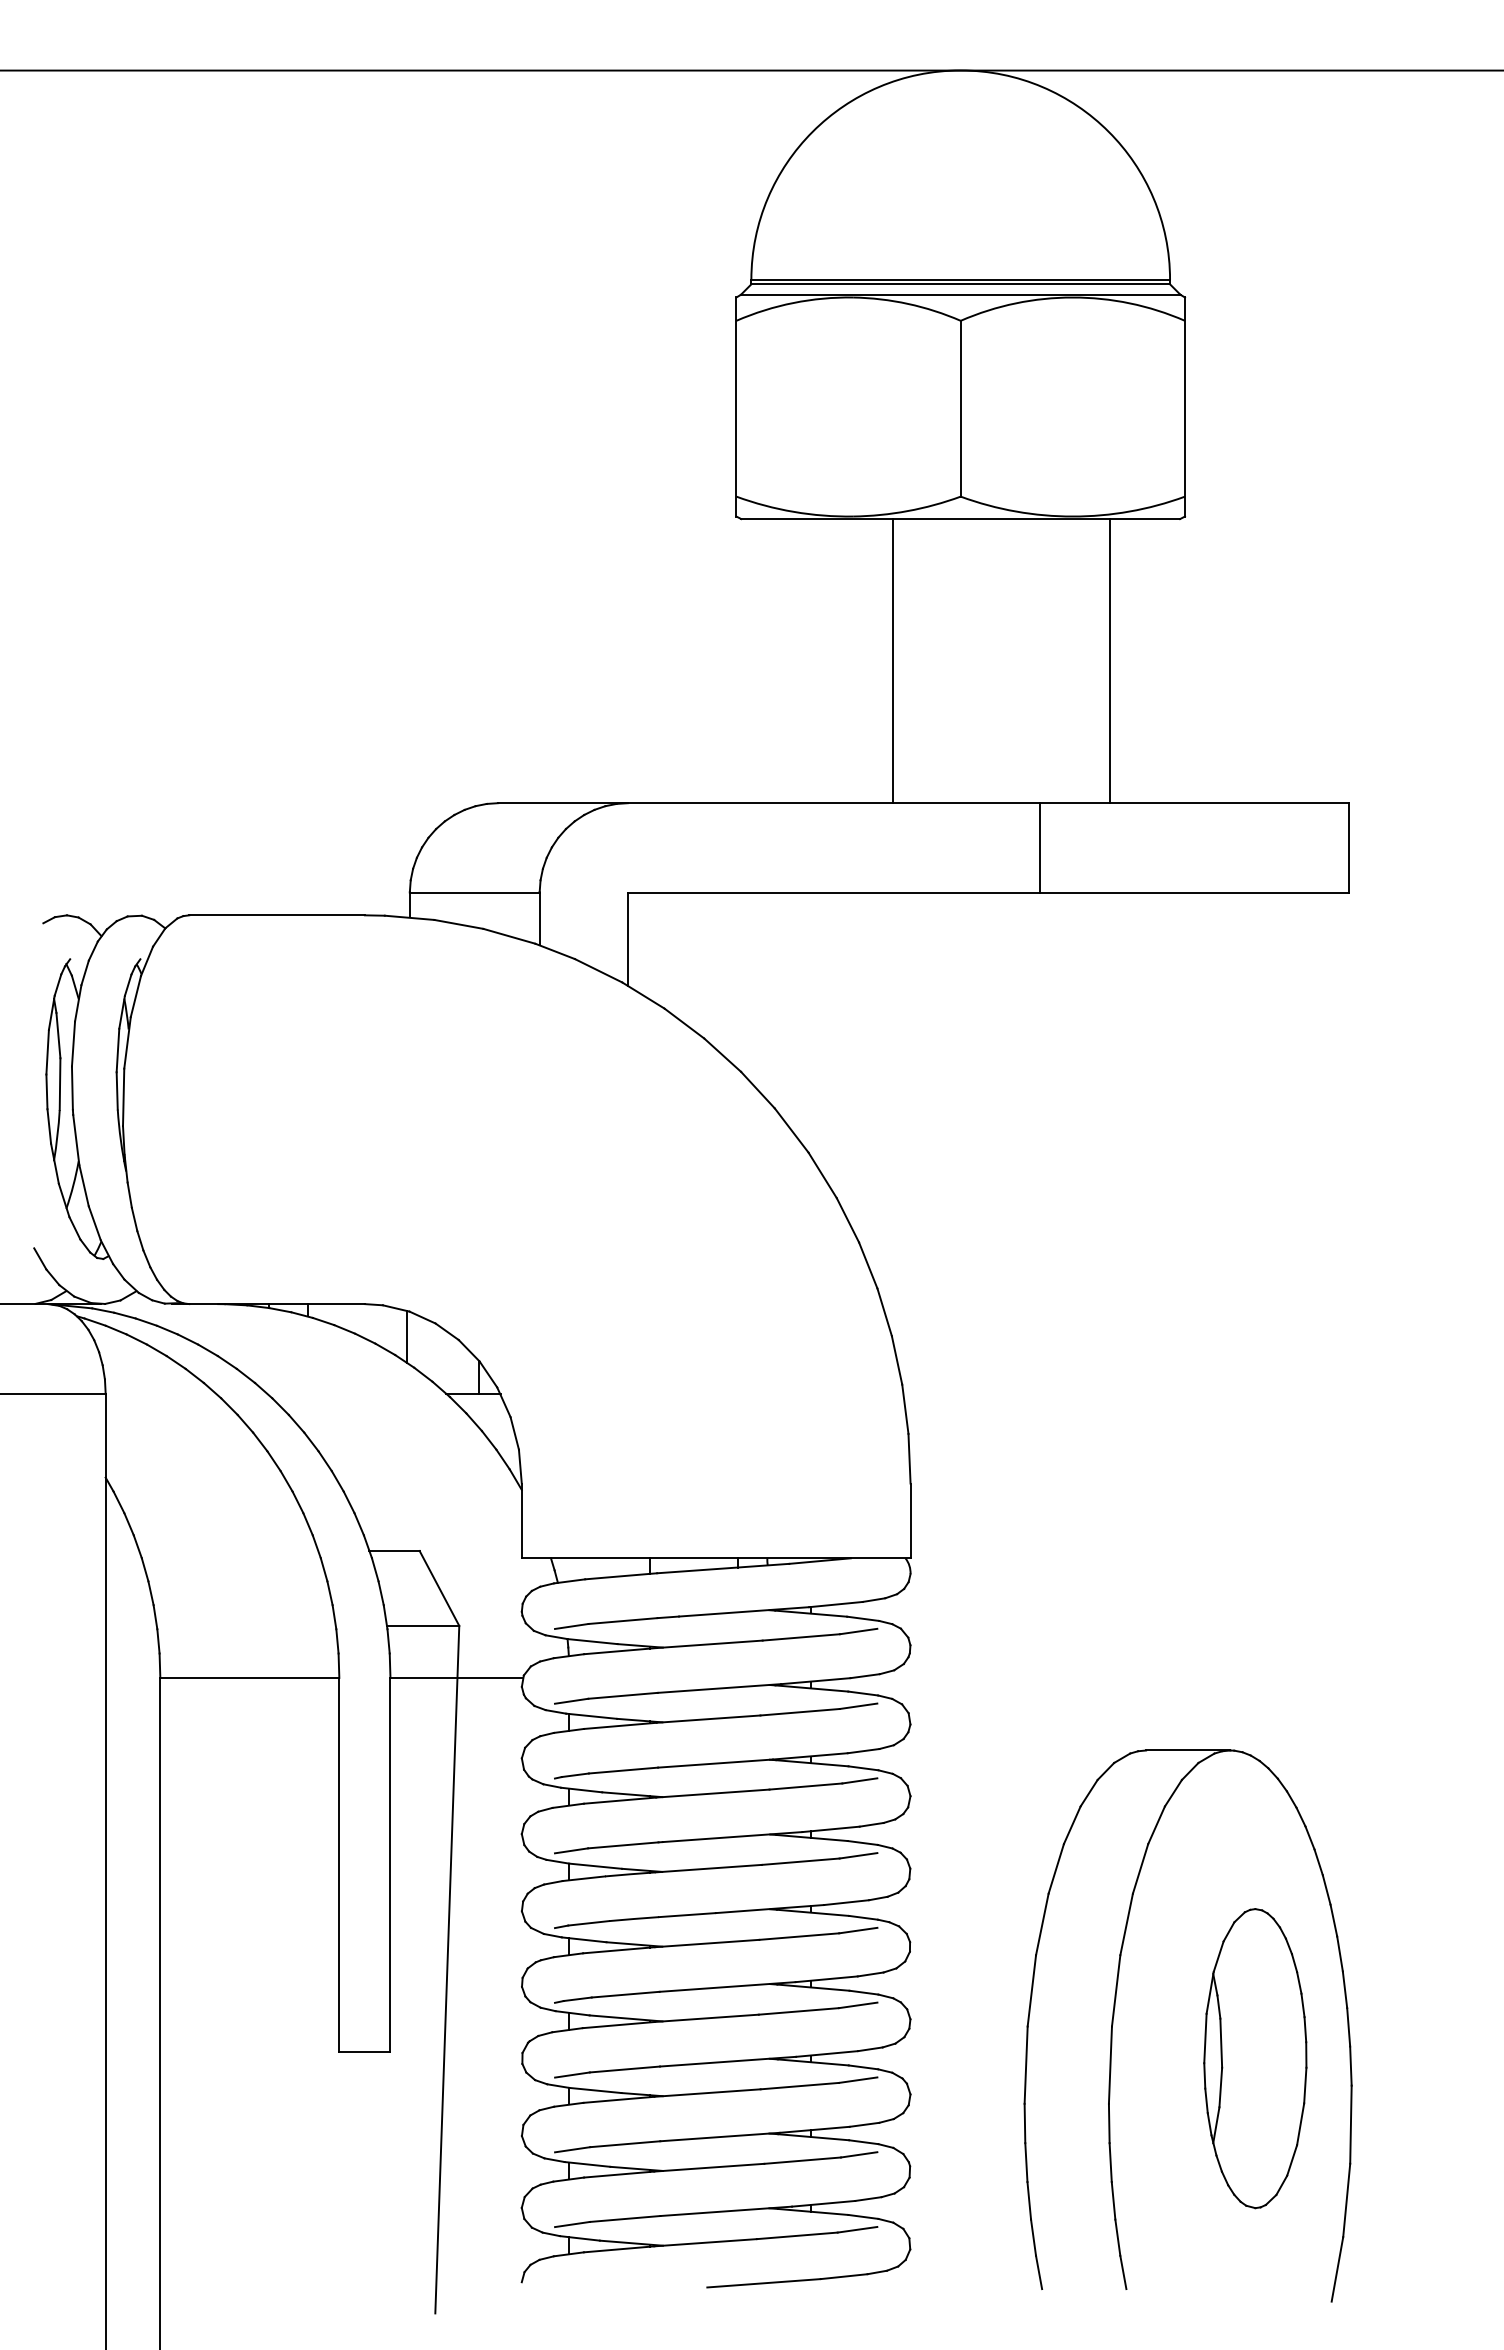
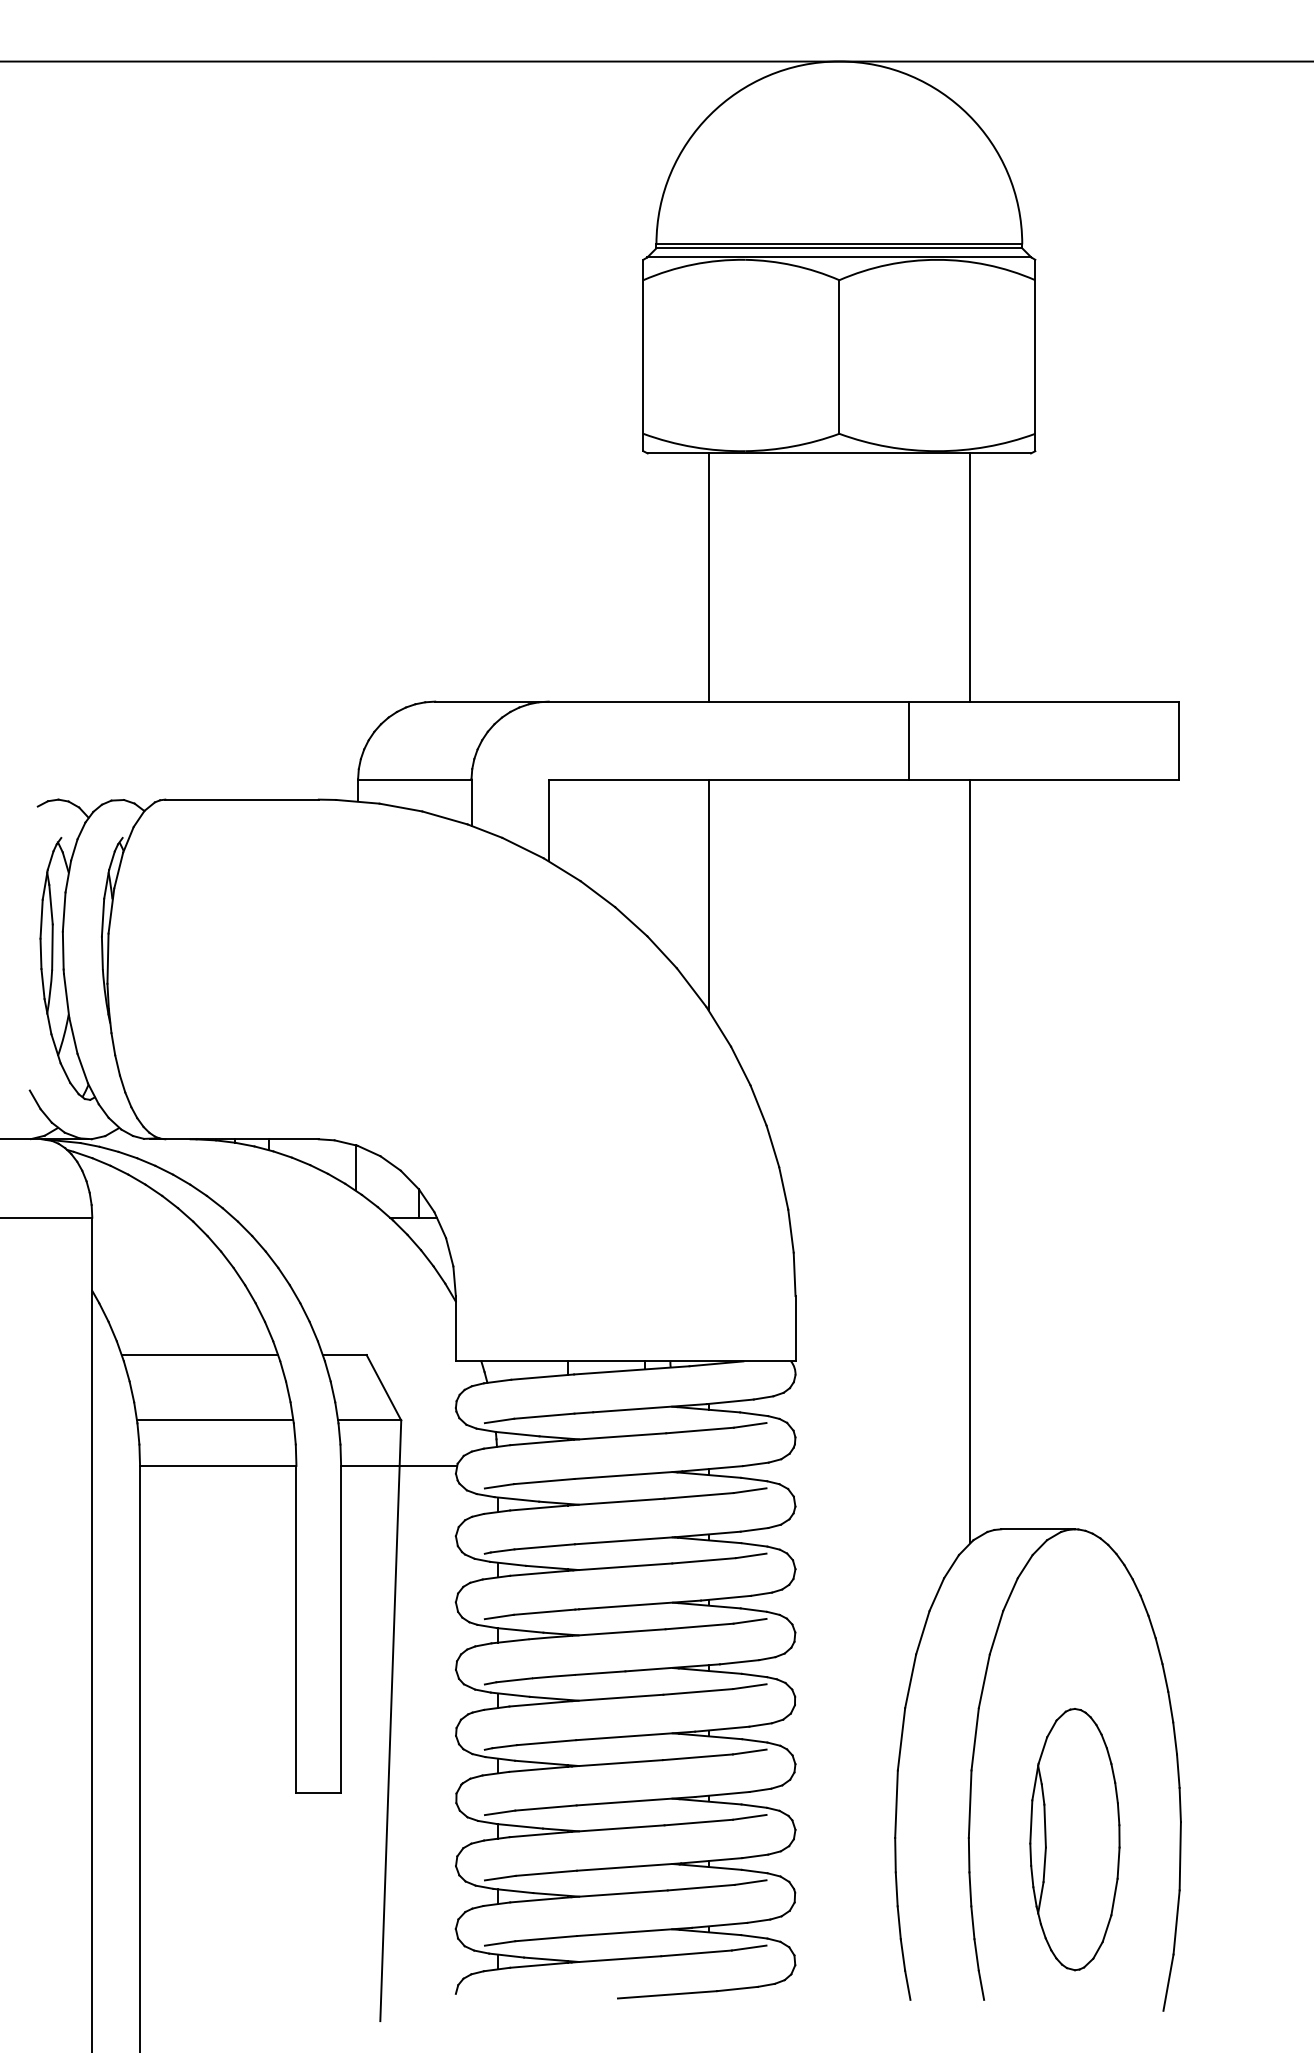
line: (893, 661) -> (708, 577), moved
line: (811, 1024) -> (708, 895), added
line: (1110, 1329) -> (970, 1161), added
line: (228, 1551) -> (199, 1355), added
line: (245, 1625) -> (214, 1420), added
part: (1255, 2058) -> (1075, 1839), moved

